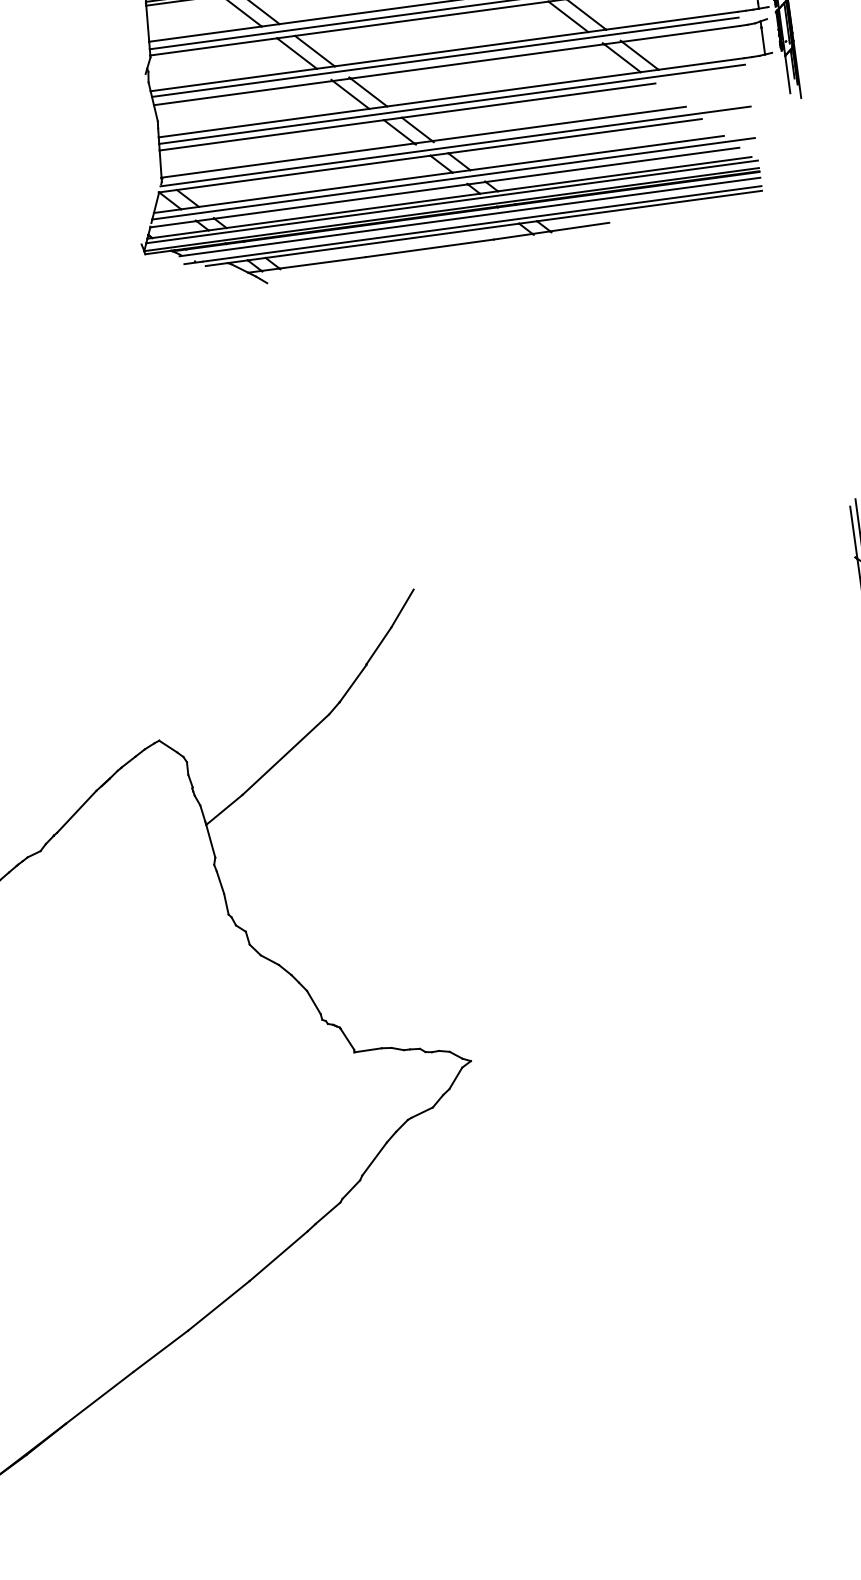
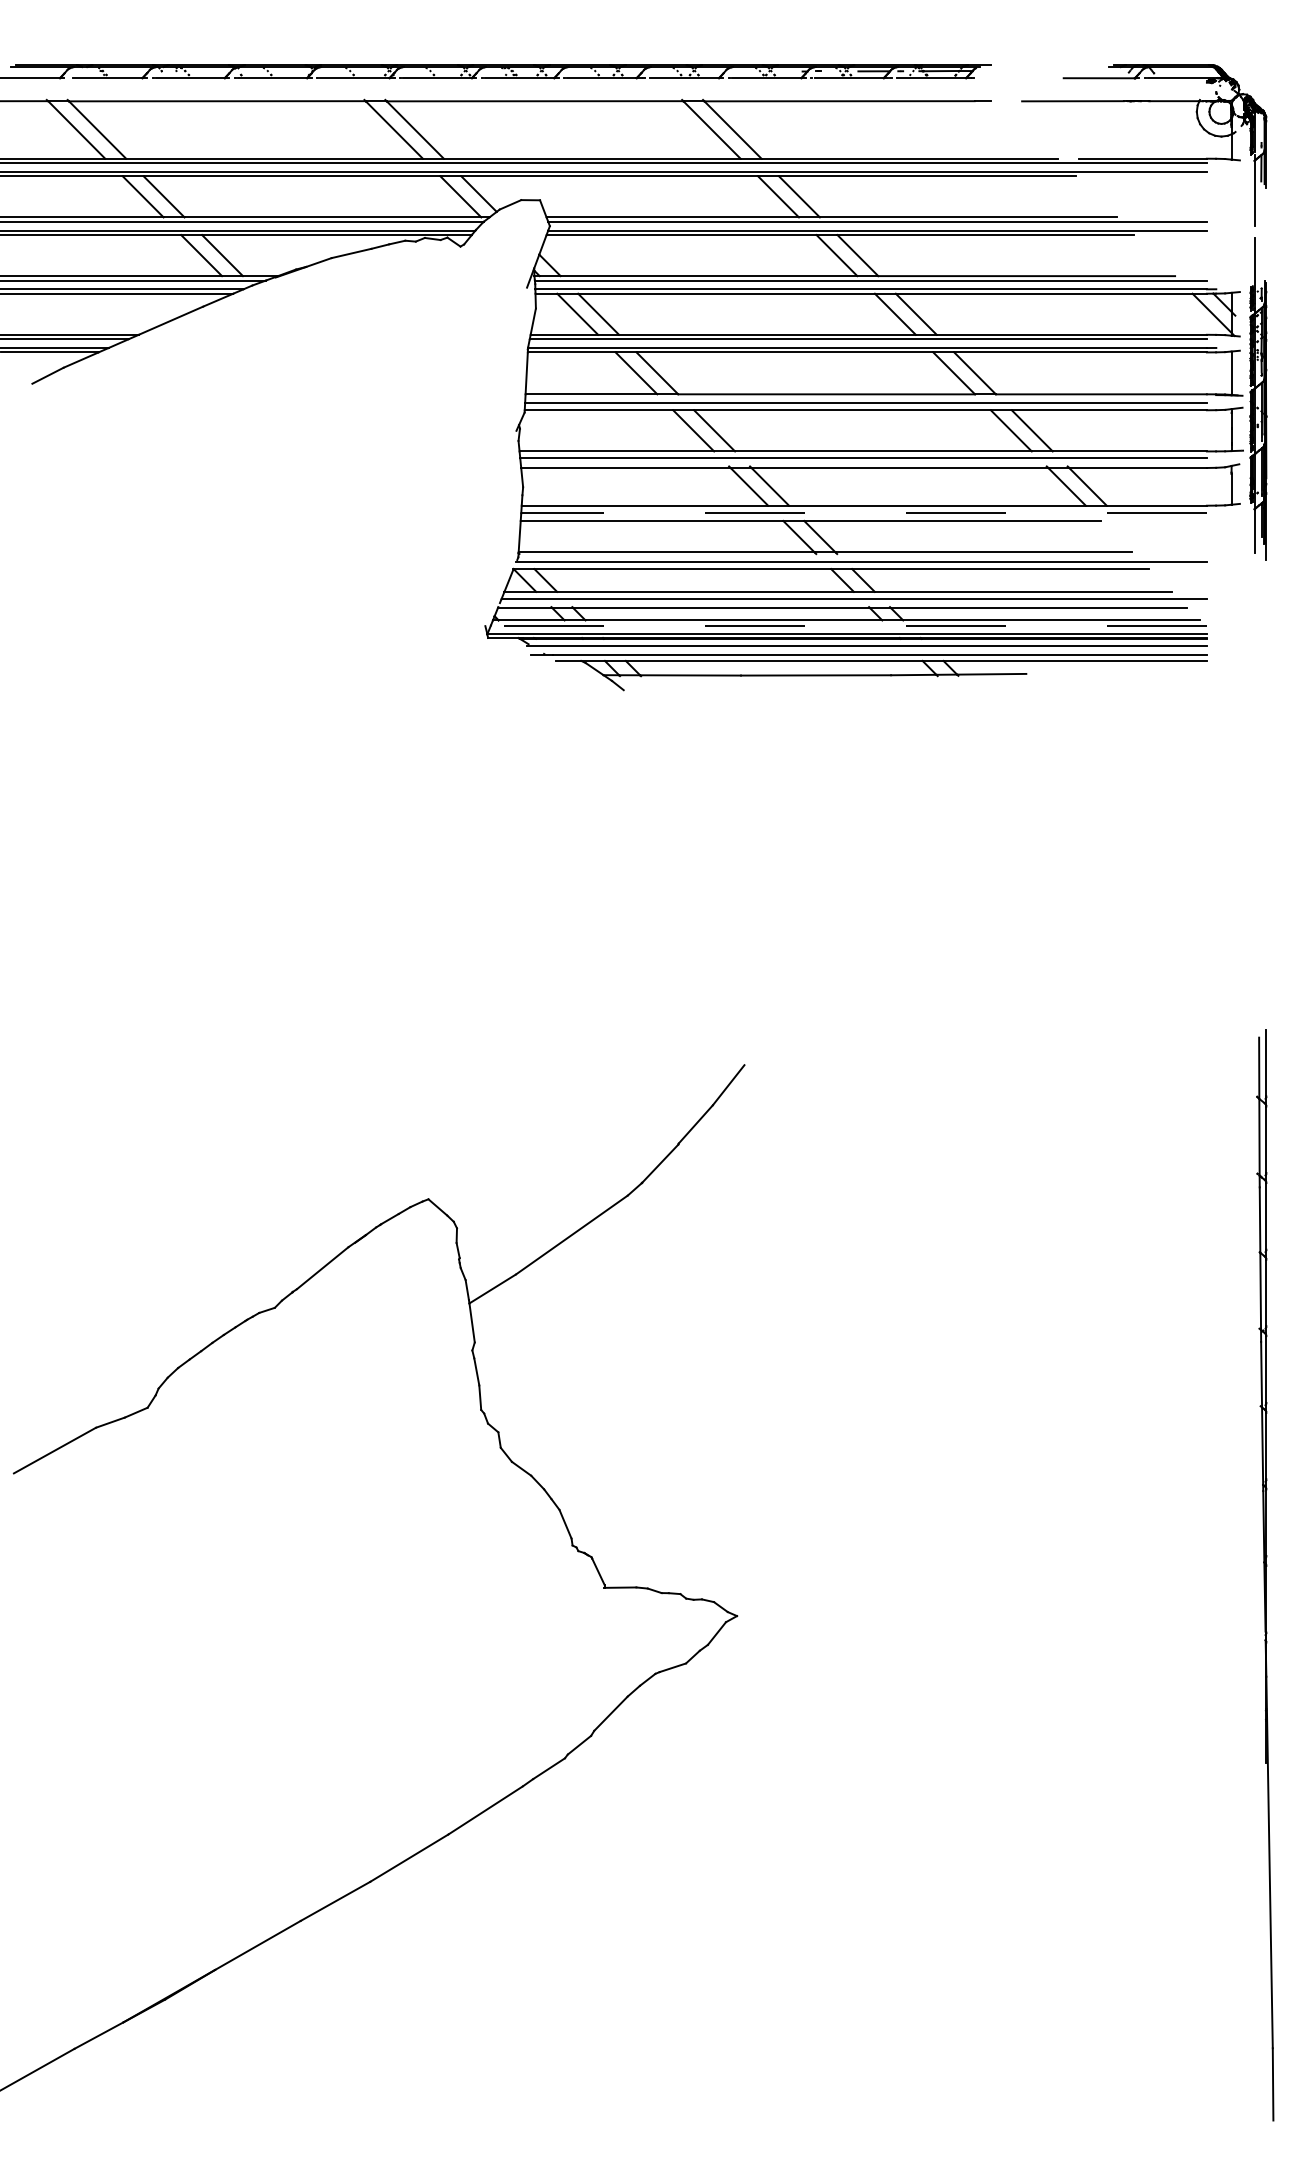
line: (452, 104) -> (864, 513), solid -> dashed
line: (451, 201) -> (848, 625), solid -> dashed

